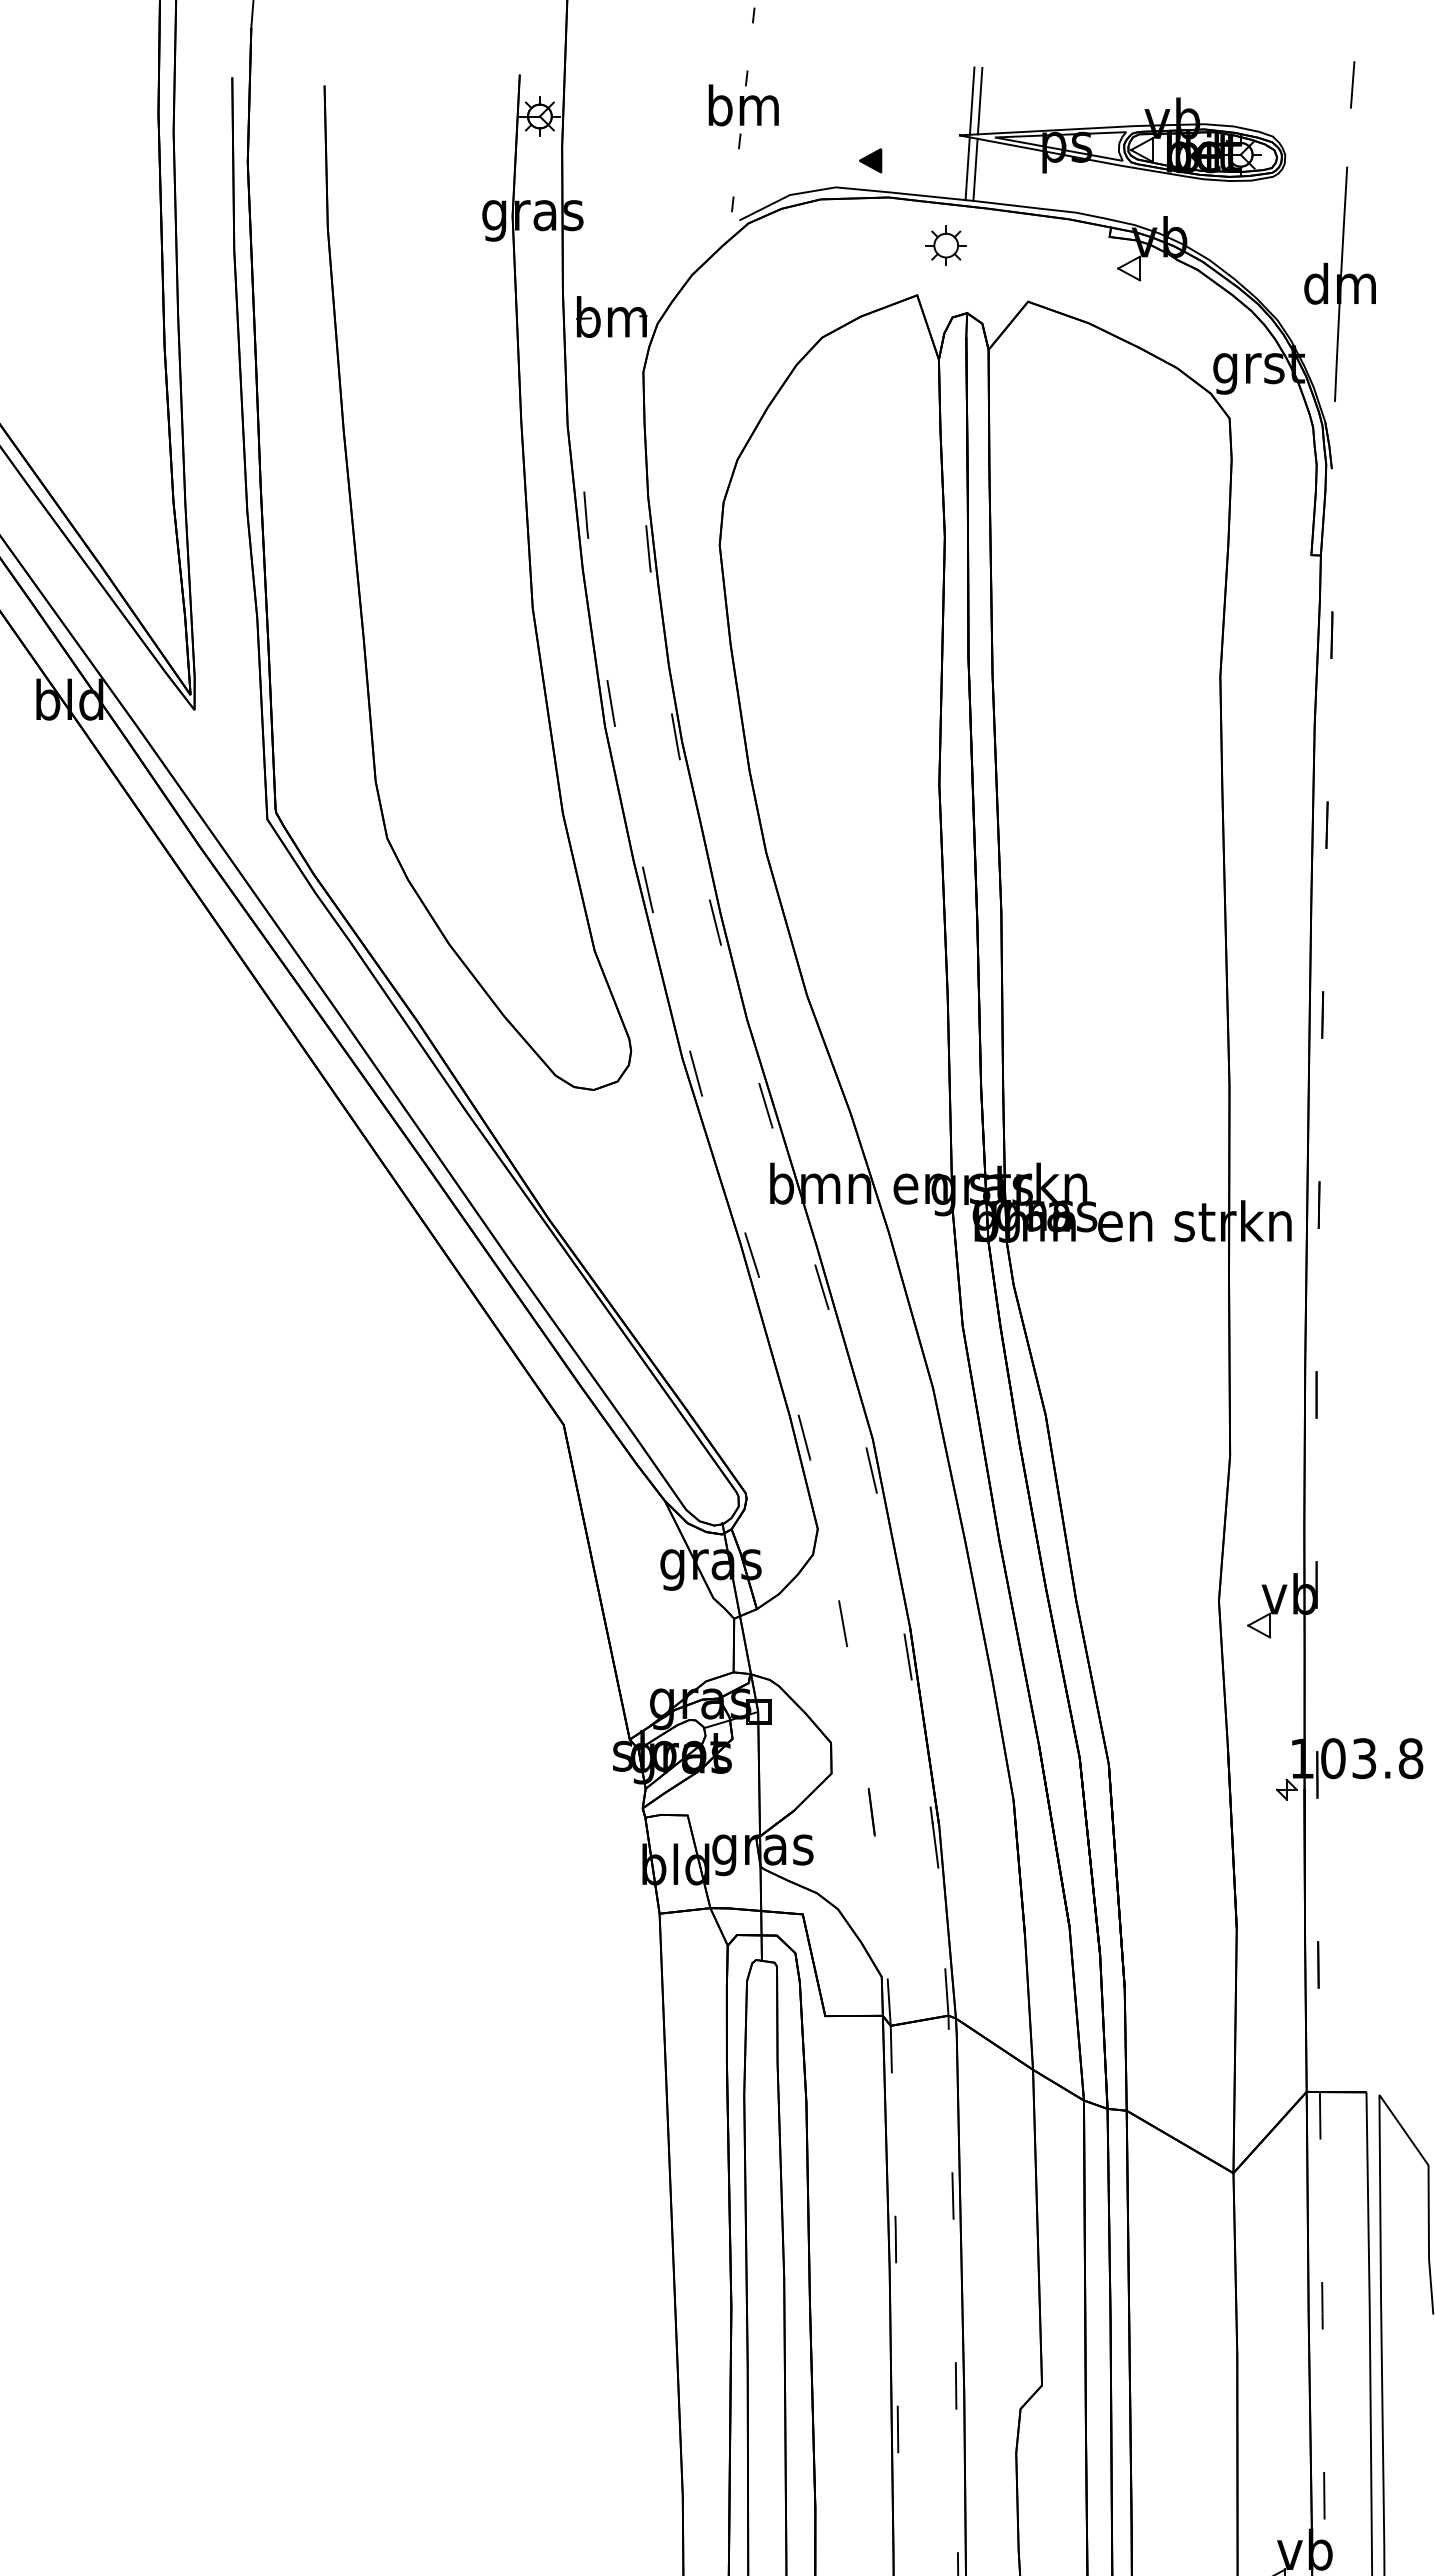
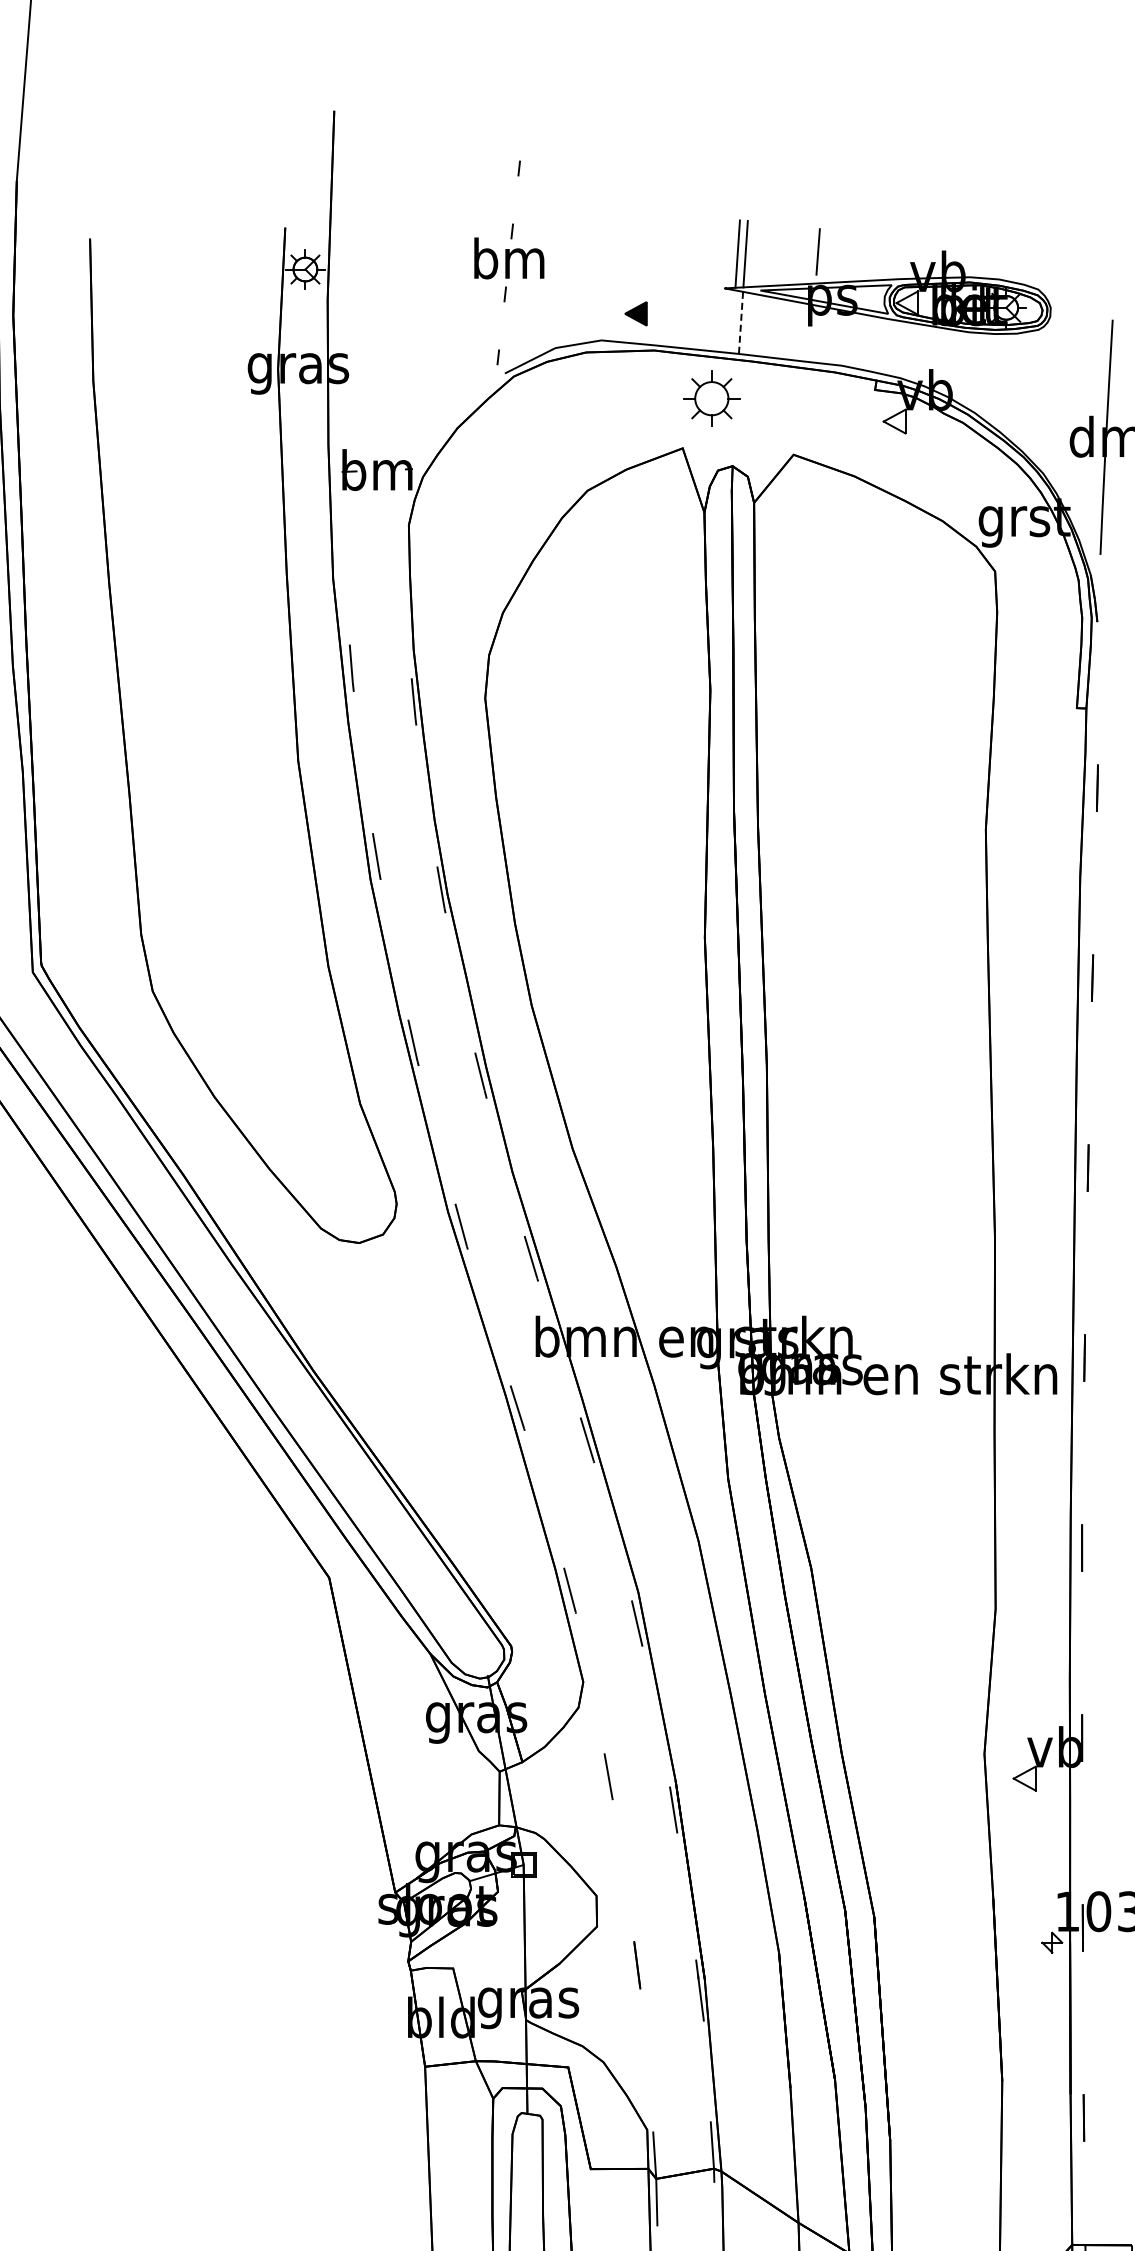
line: (1352, 84) -> (818, 251), moved
line: (967, 168) -> (733, 321), removed
line: (975, 170) -> (741, 323), solid -> dashed
part: (945, 245) -> (711, 398), size x1.4

